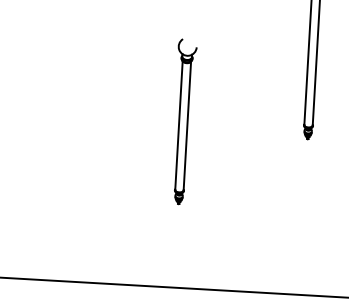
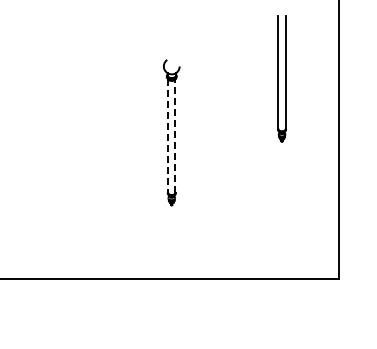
line: (179, 125) -> (168, 136), solid -> dashed
line: (187, 126) -> (175, 136), solid -> dashed

